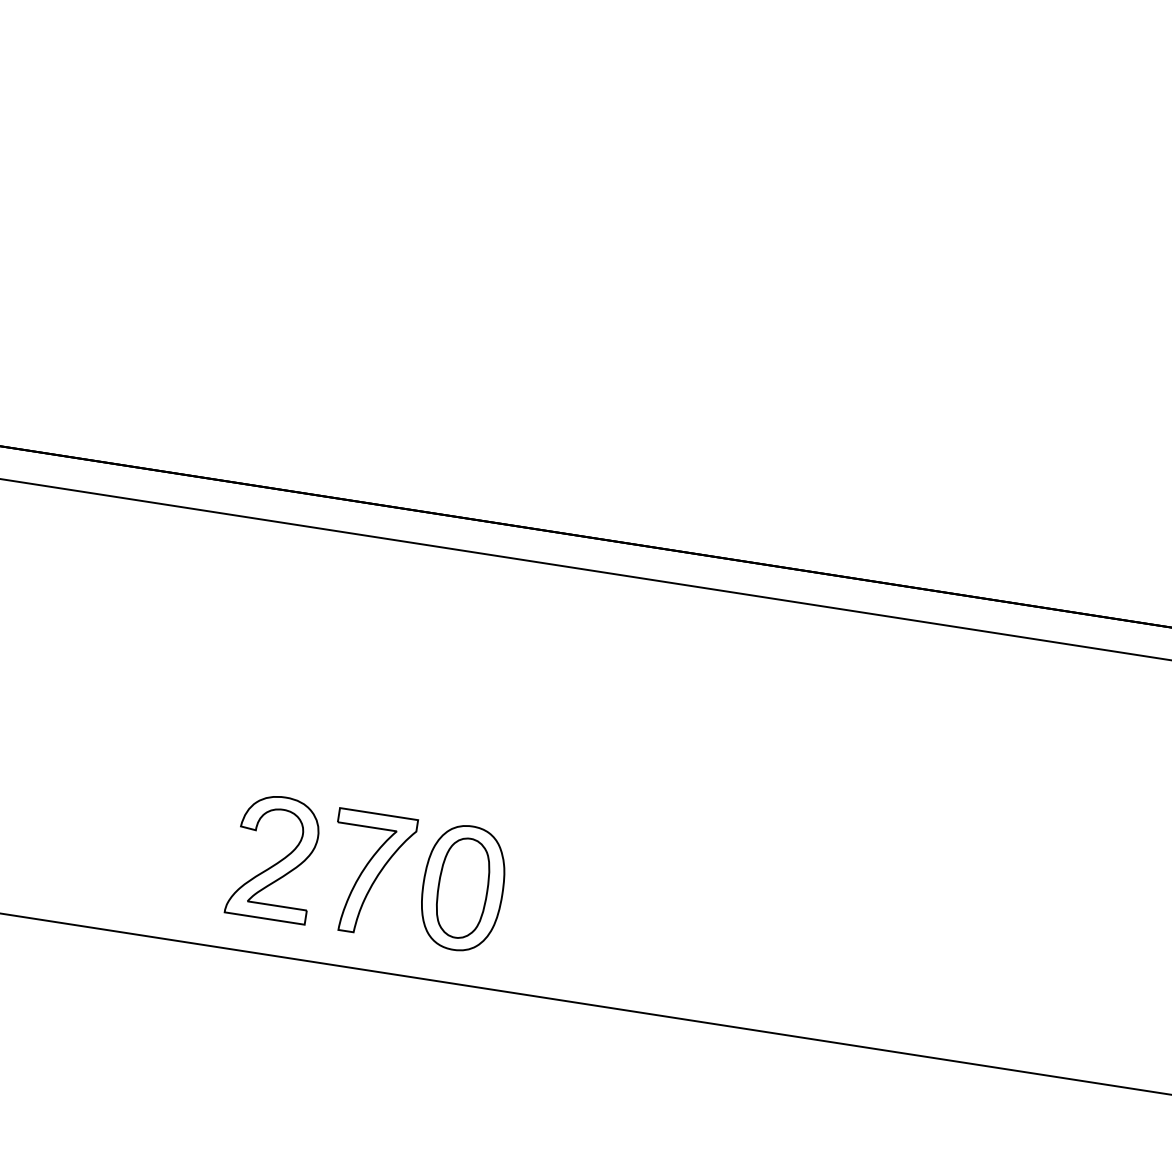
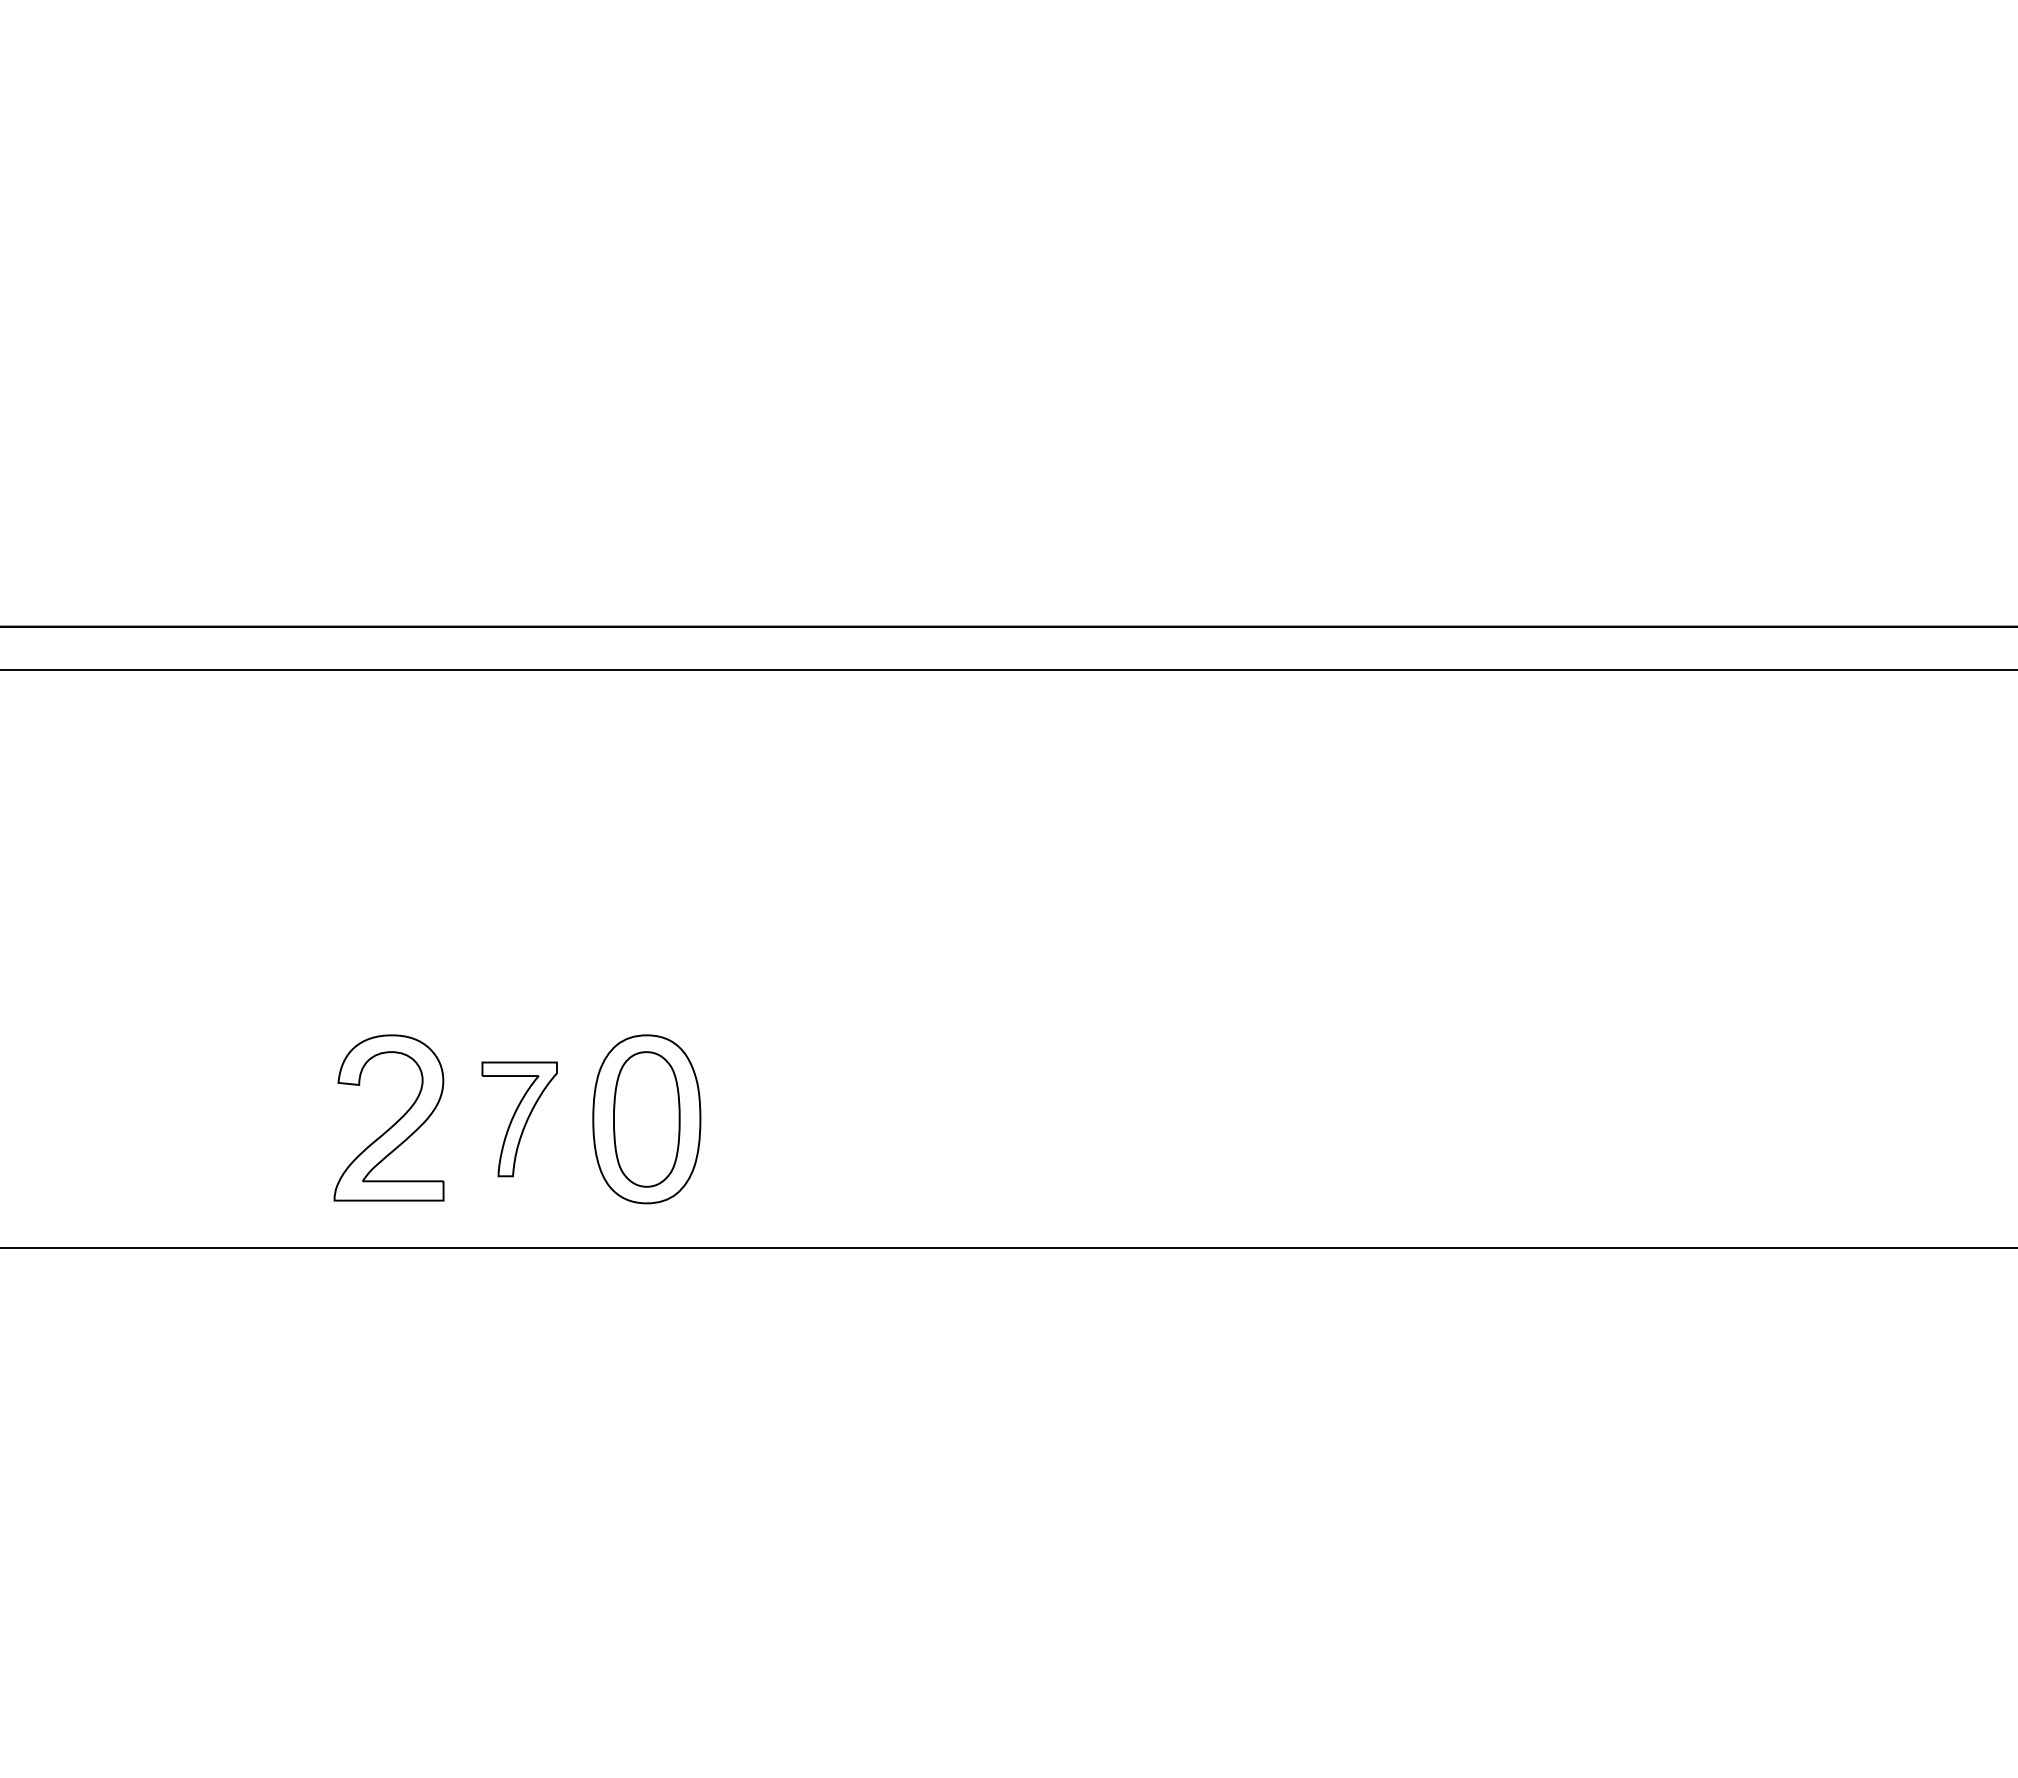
part: (369, 873) -> (519, 1119), size x0.7

